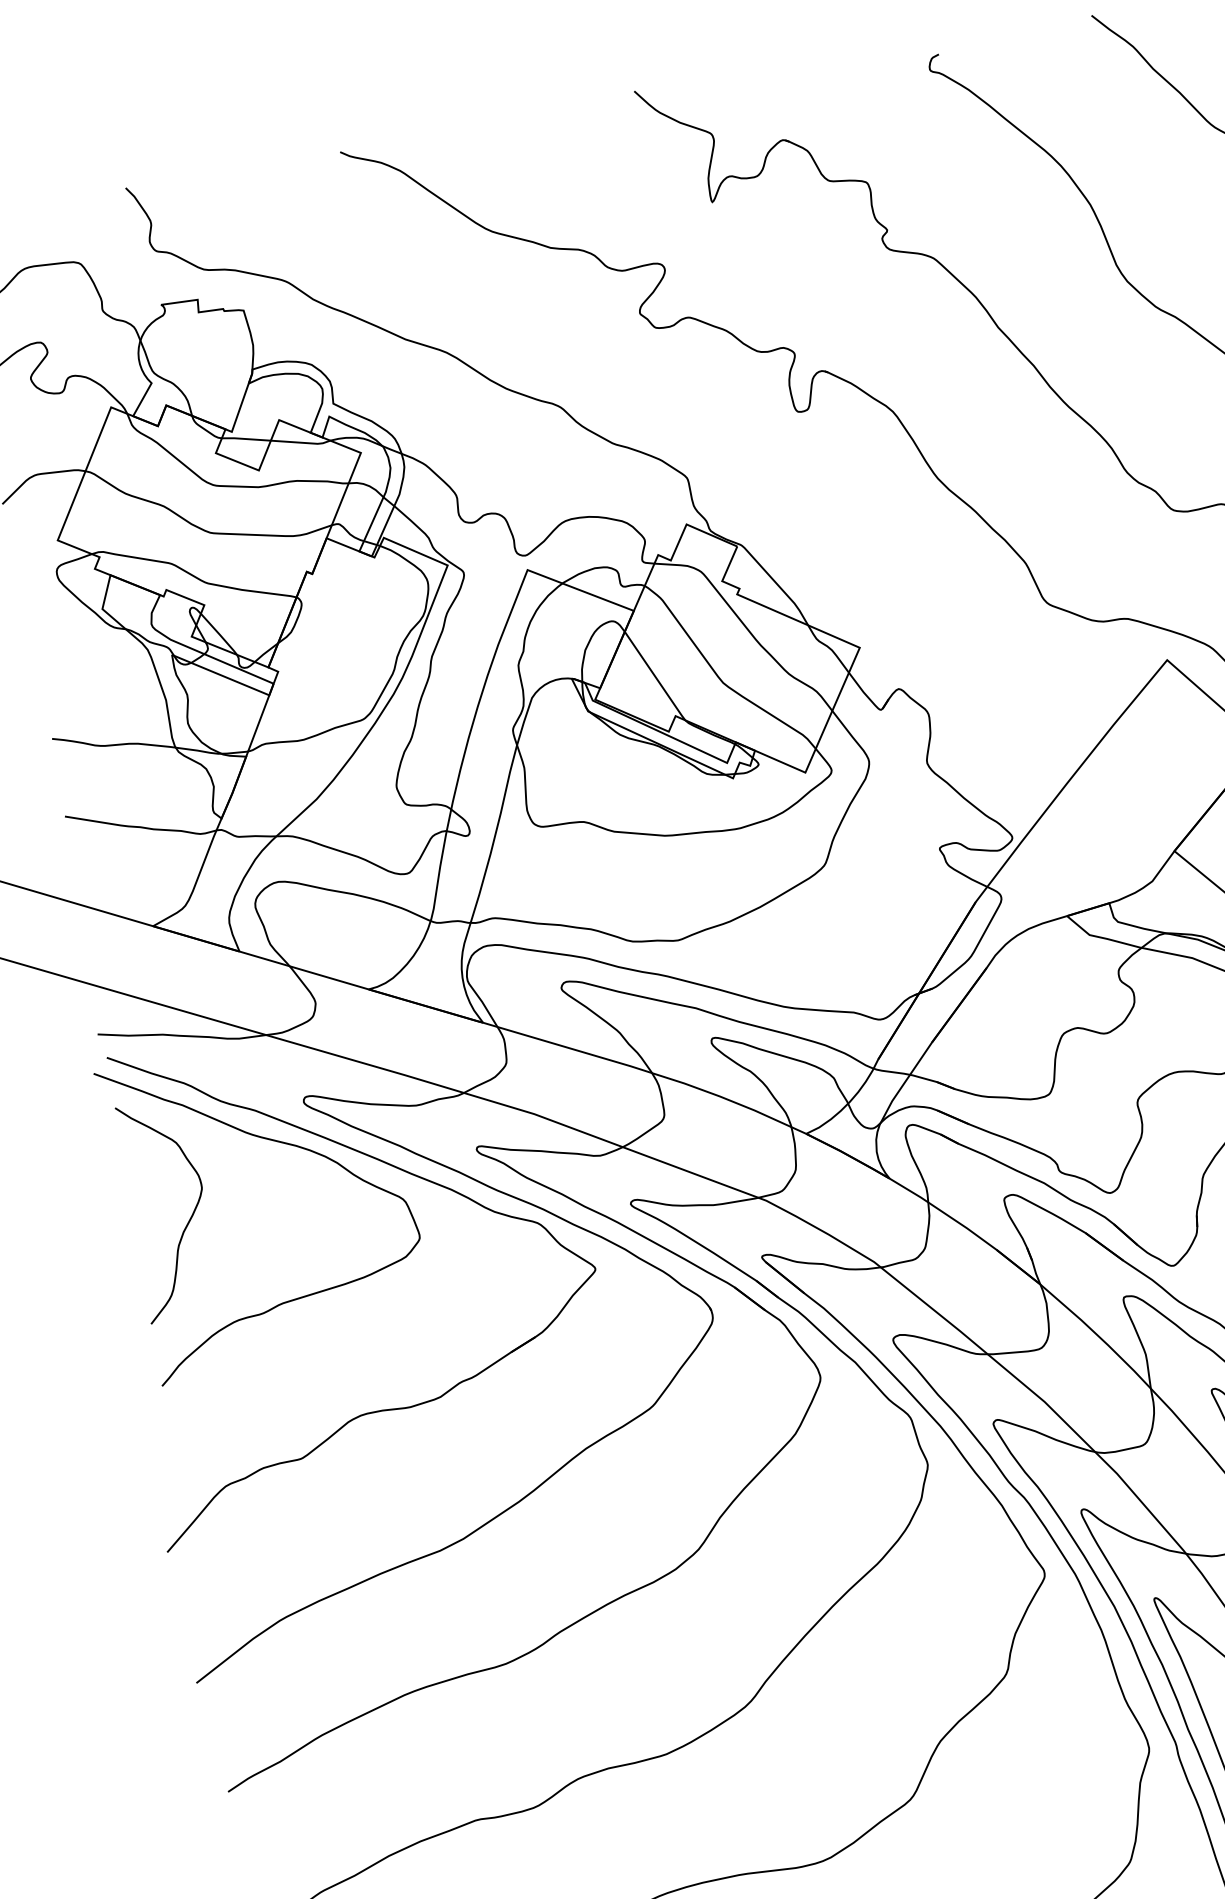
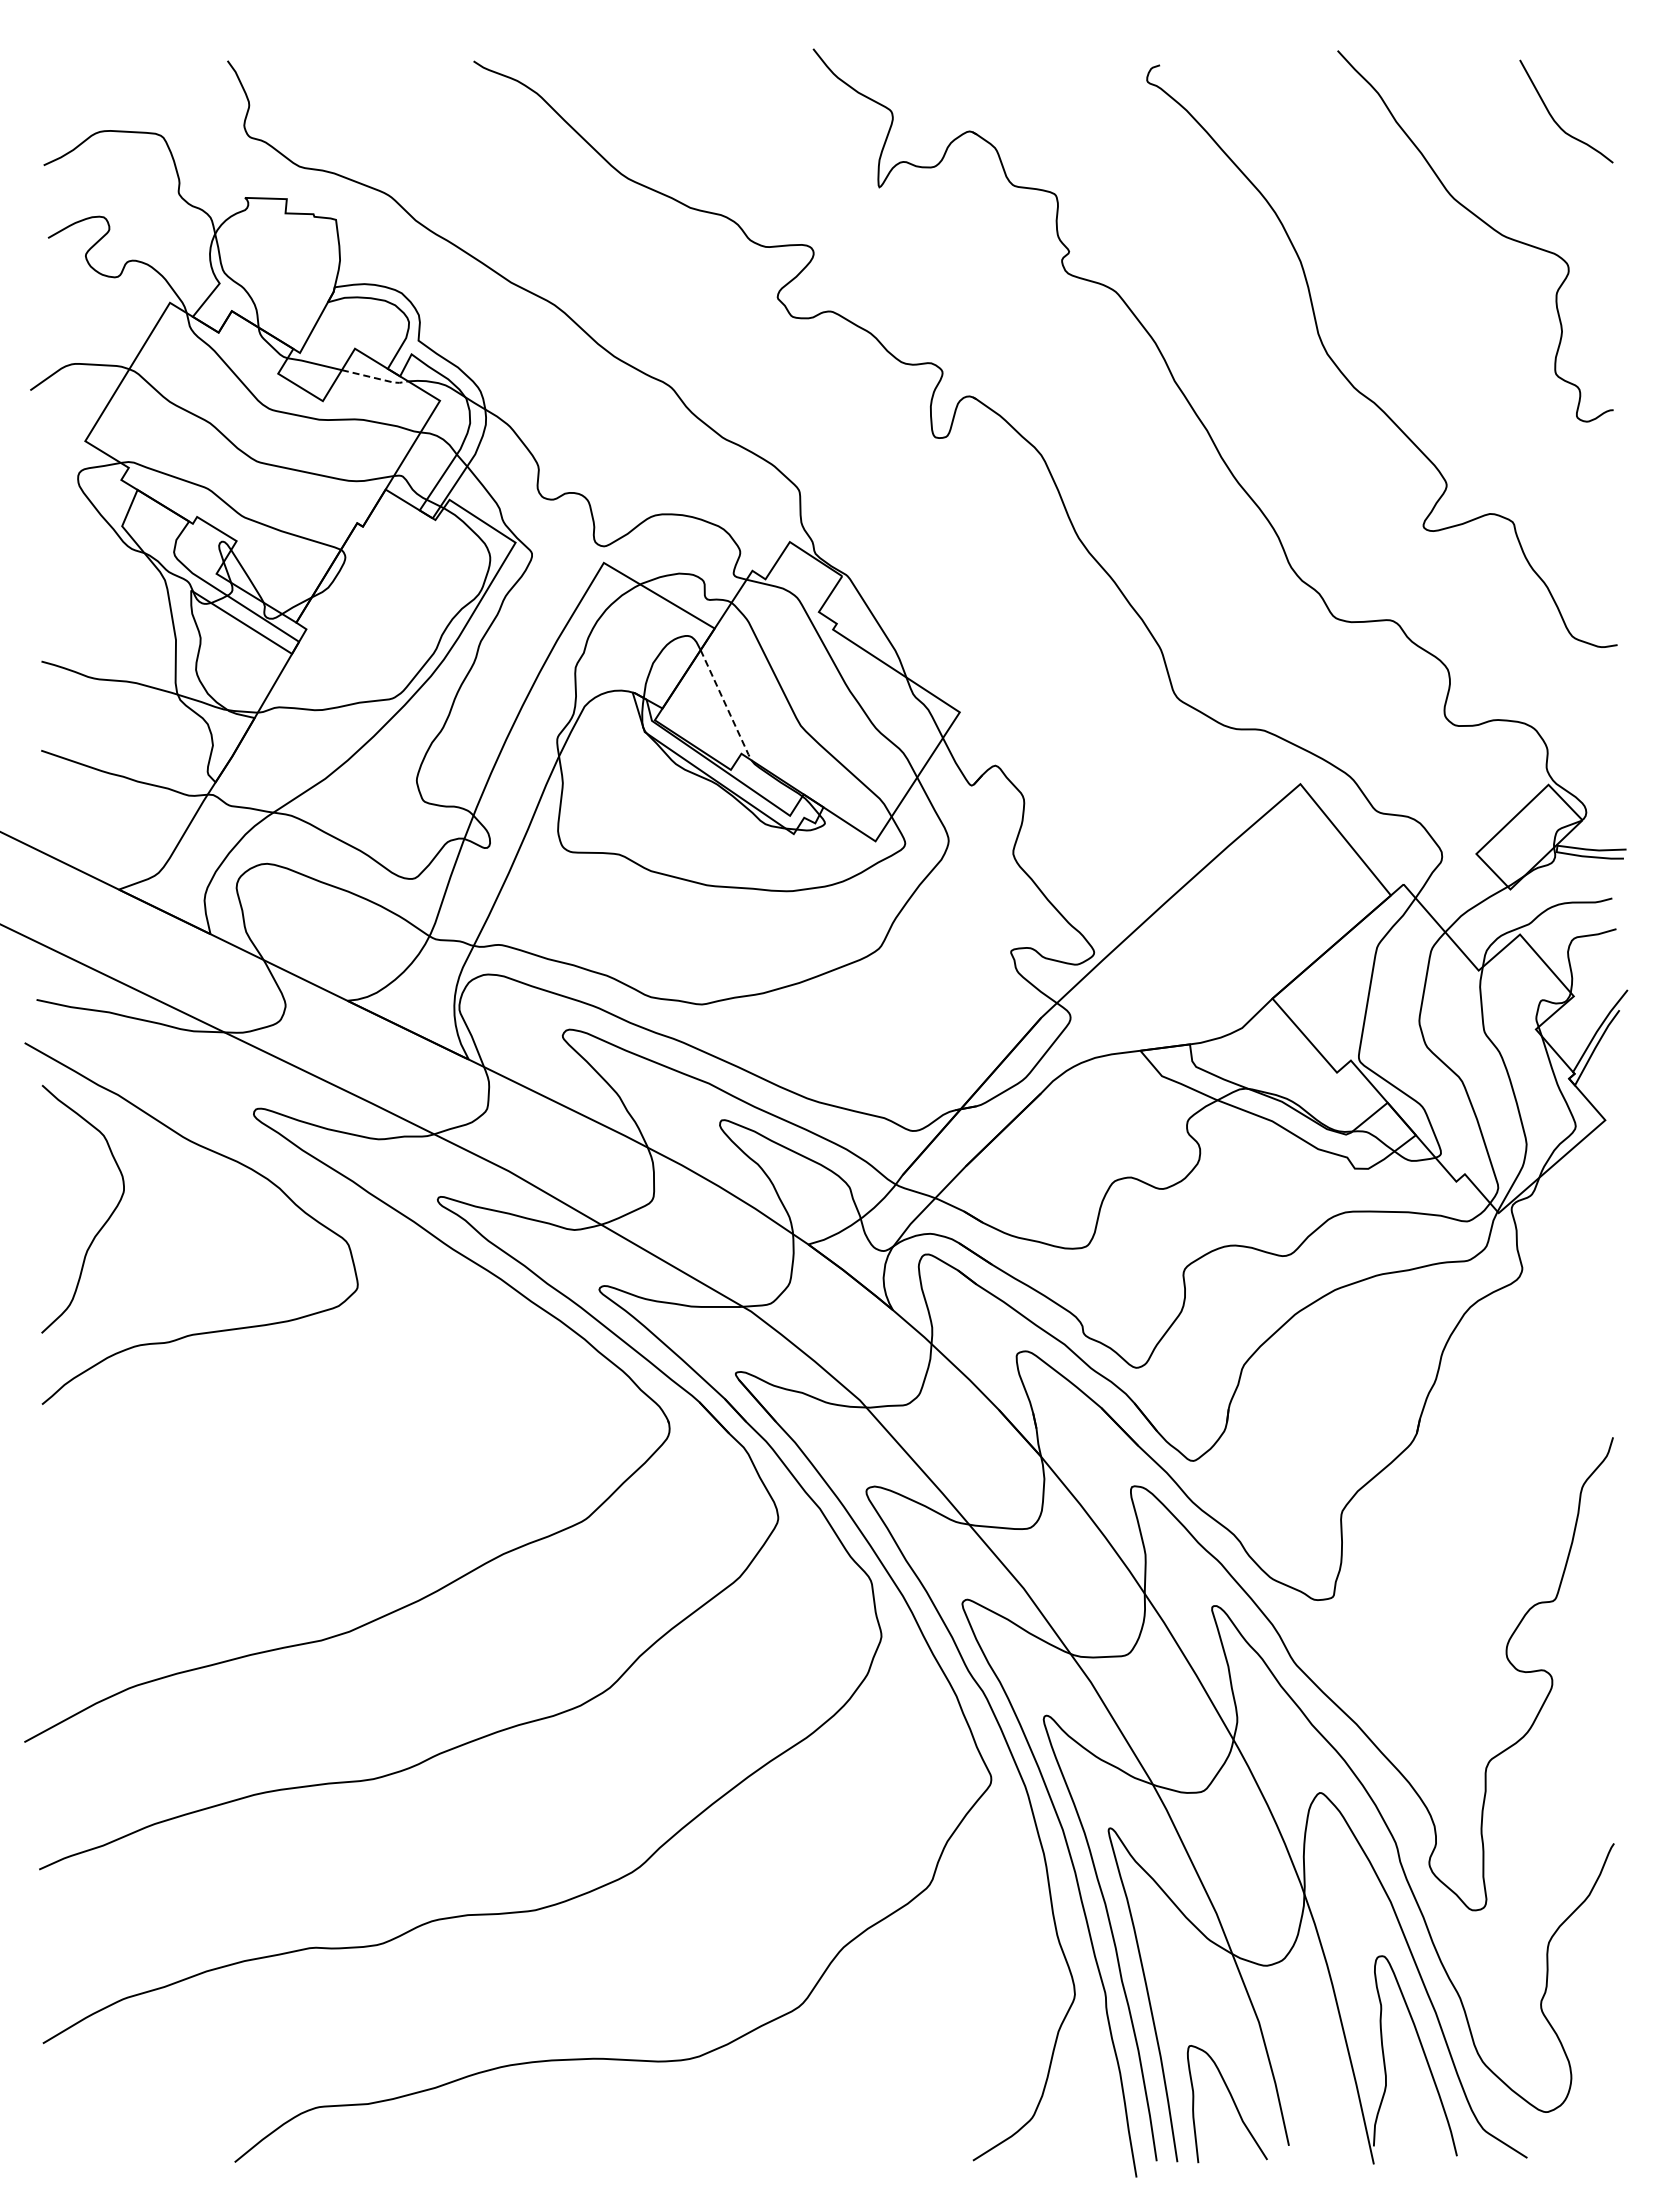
line: (302, 442) -> (376, 378), solid -> dashed
line: (655, 677) -> (726, 706), solid -> dashed
part: (400, 1170) -> (348, 1208), removed

